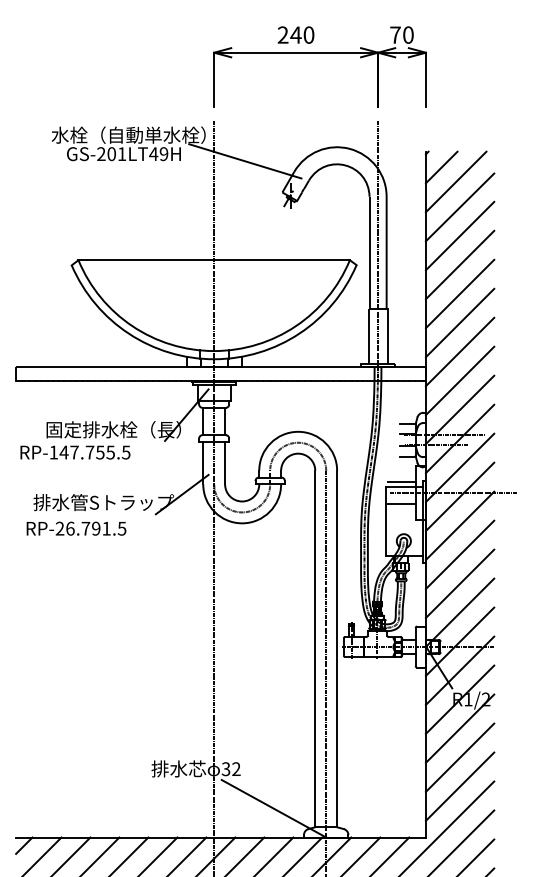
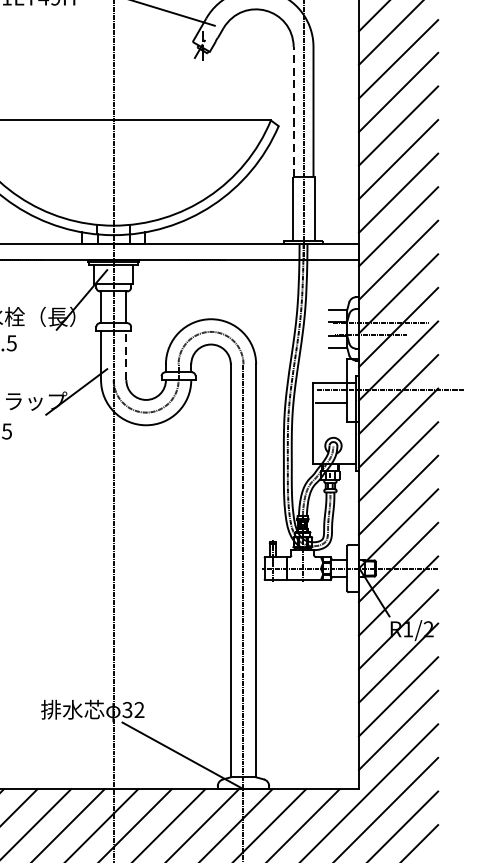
line: (369, 252) -> (293, 111), solid -> dashed
line: (225, 462) -> (126, 354), solid -> dashed
line: (401, 482) -> (330, 377), removed

